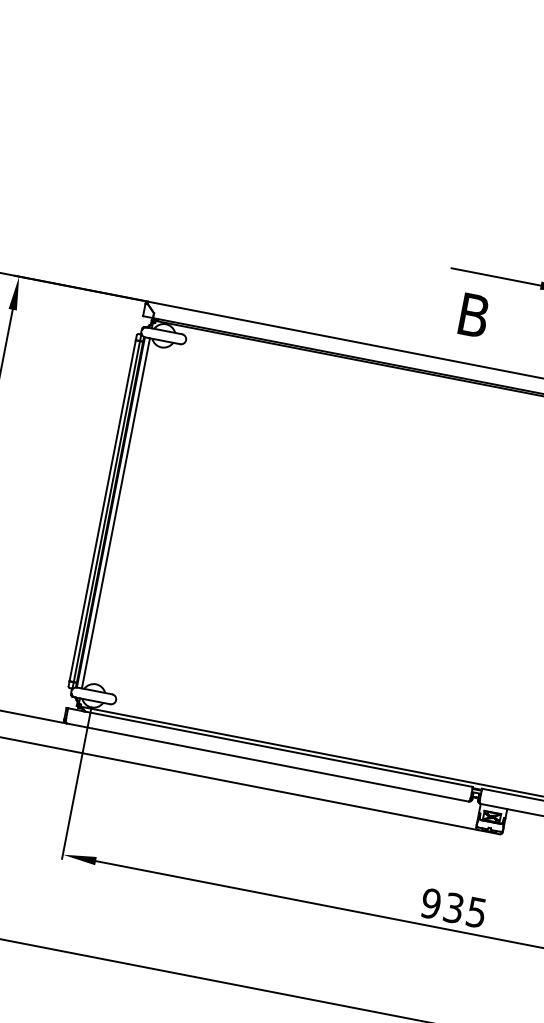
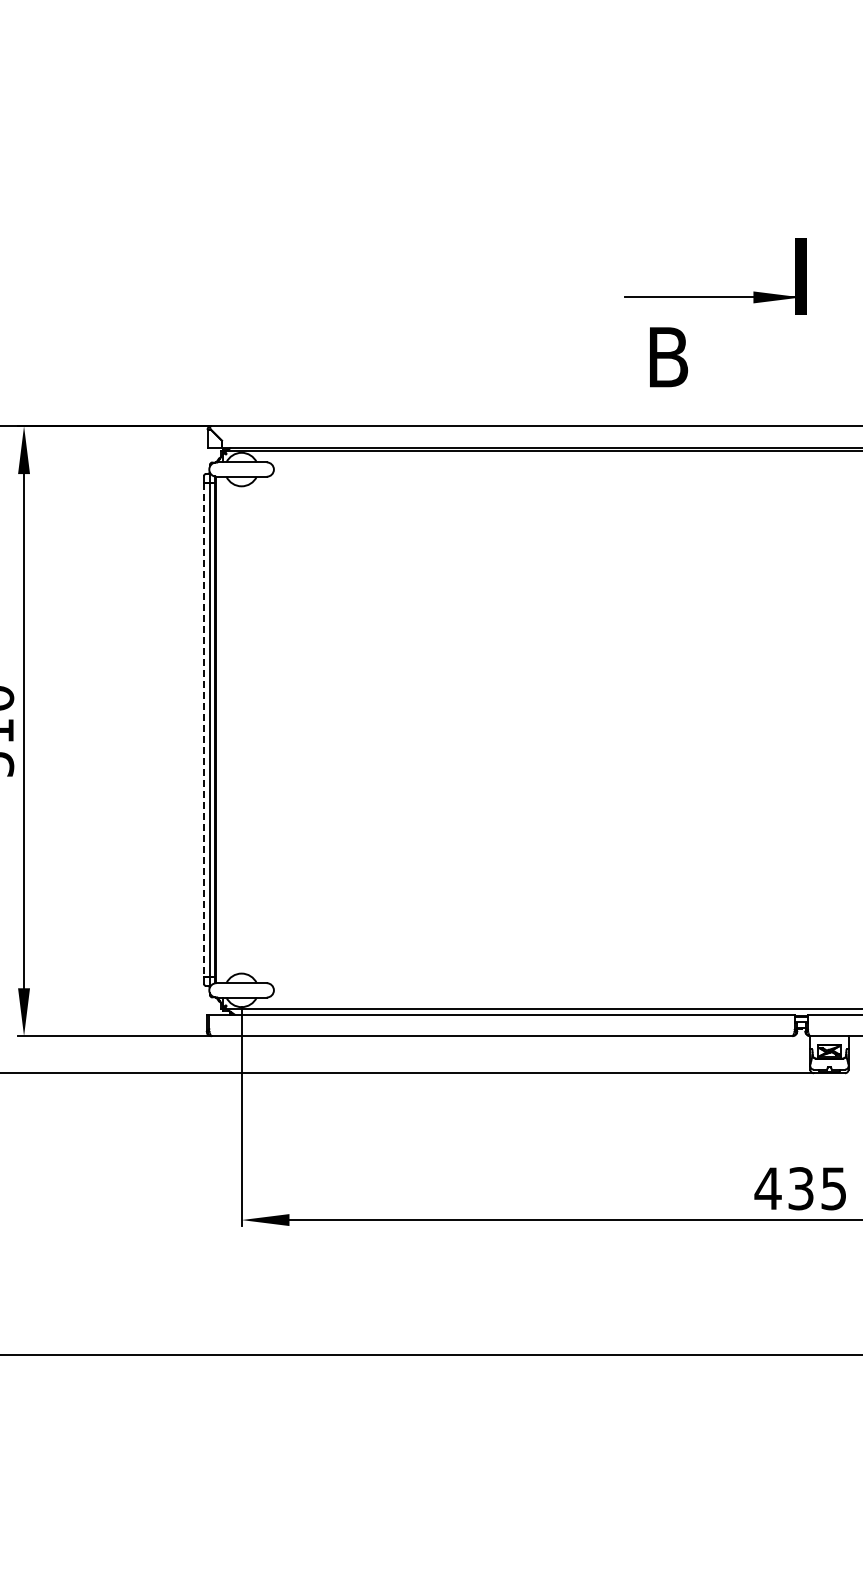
line: (102, 510) -> (203, 729), solid -> dashed
line: (116, 513) -> (223, 729), removed
text: (430, 903) -> (767, 1188), 935 -> 435

